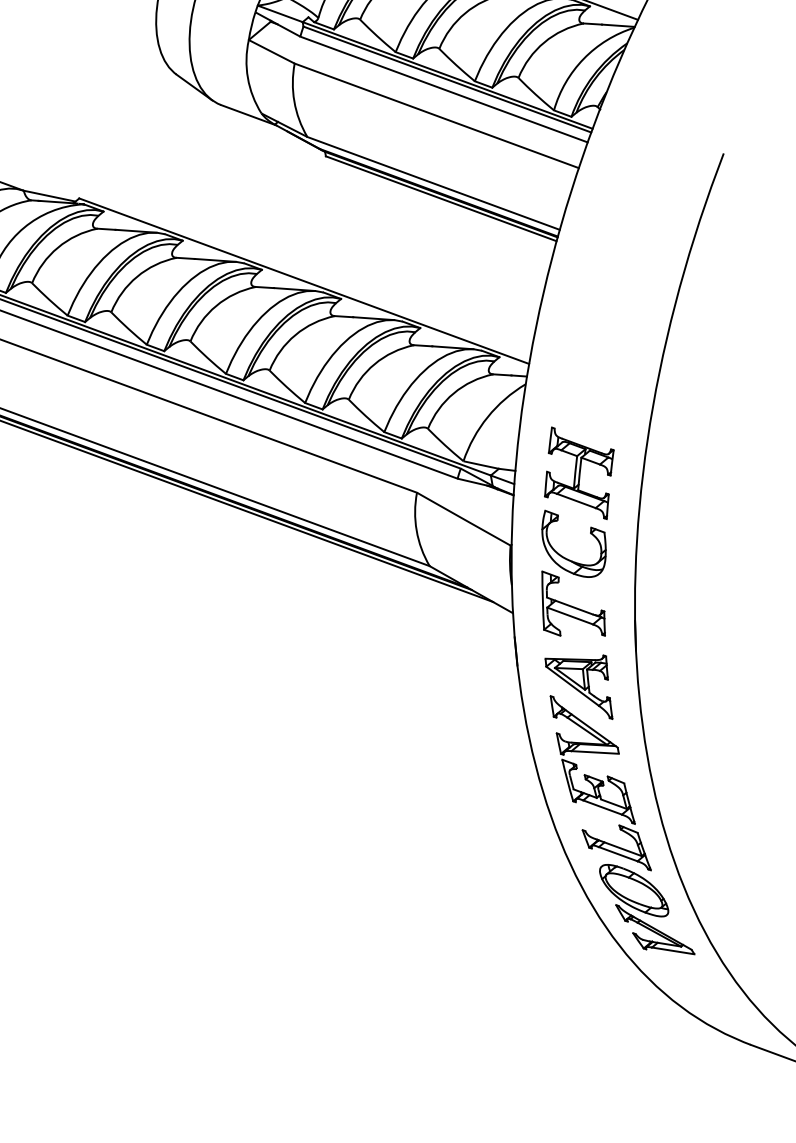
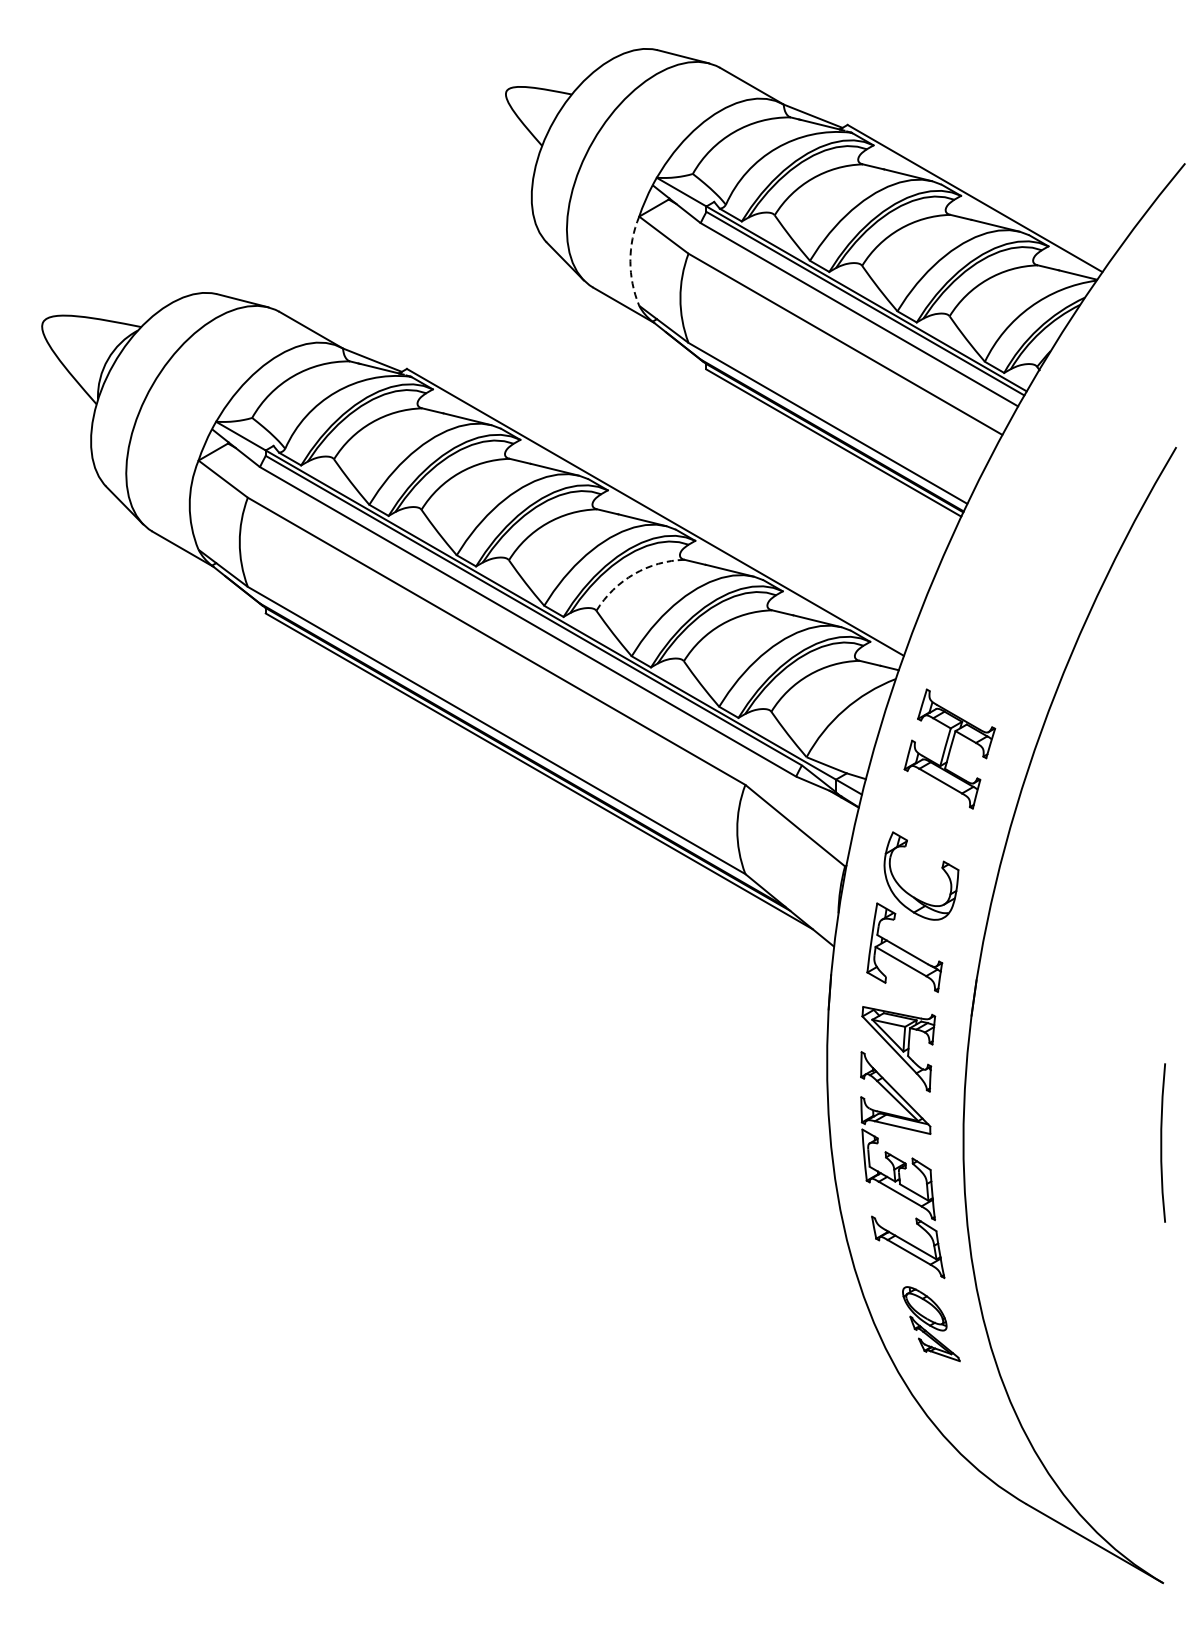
arc: (248, 78) -> (630, 261), solid -> dashed
arc: (295, 335) -> (634, 574), solid -> dashed
part: (578, 472) -> (949, 748), moved
part: (646, 909) -> (931, 1323), size x0.6

